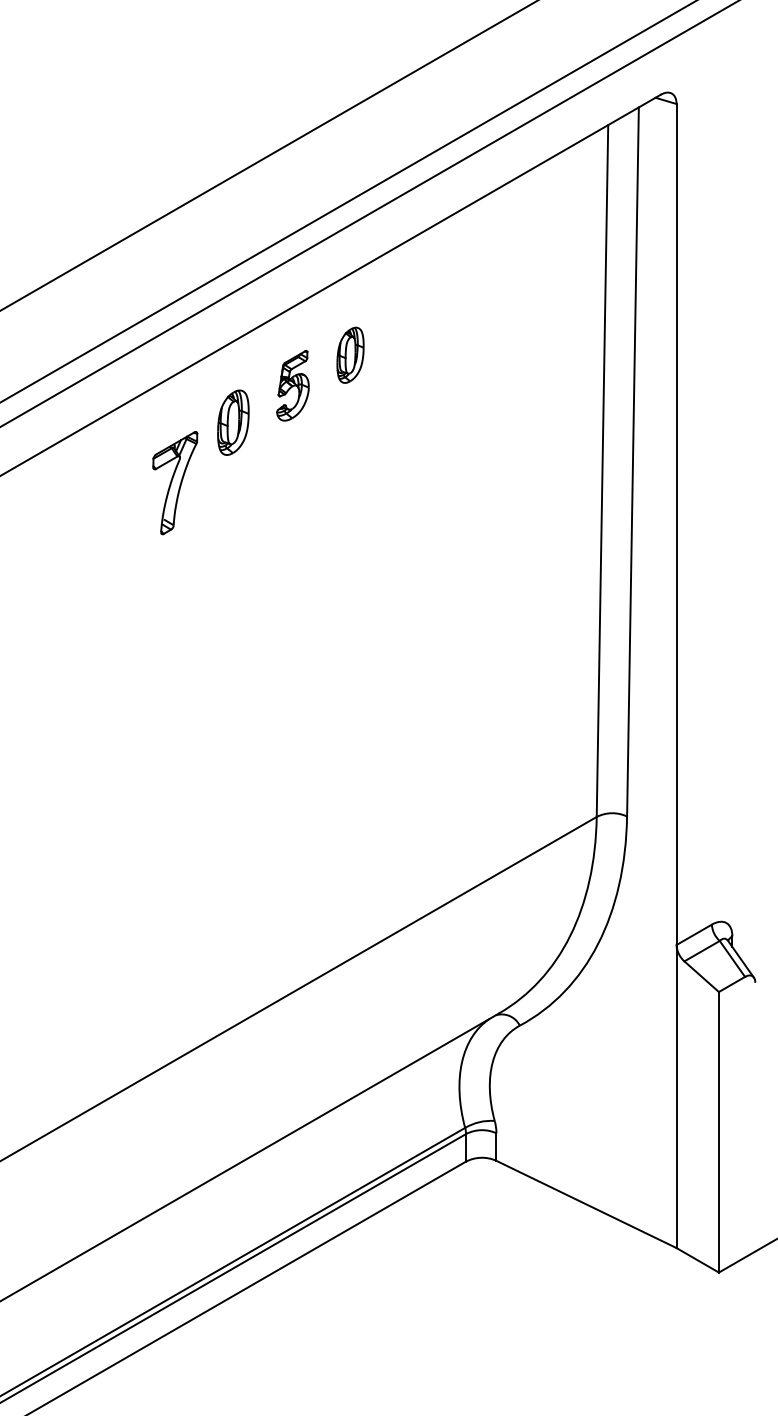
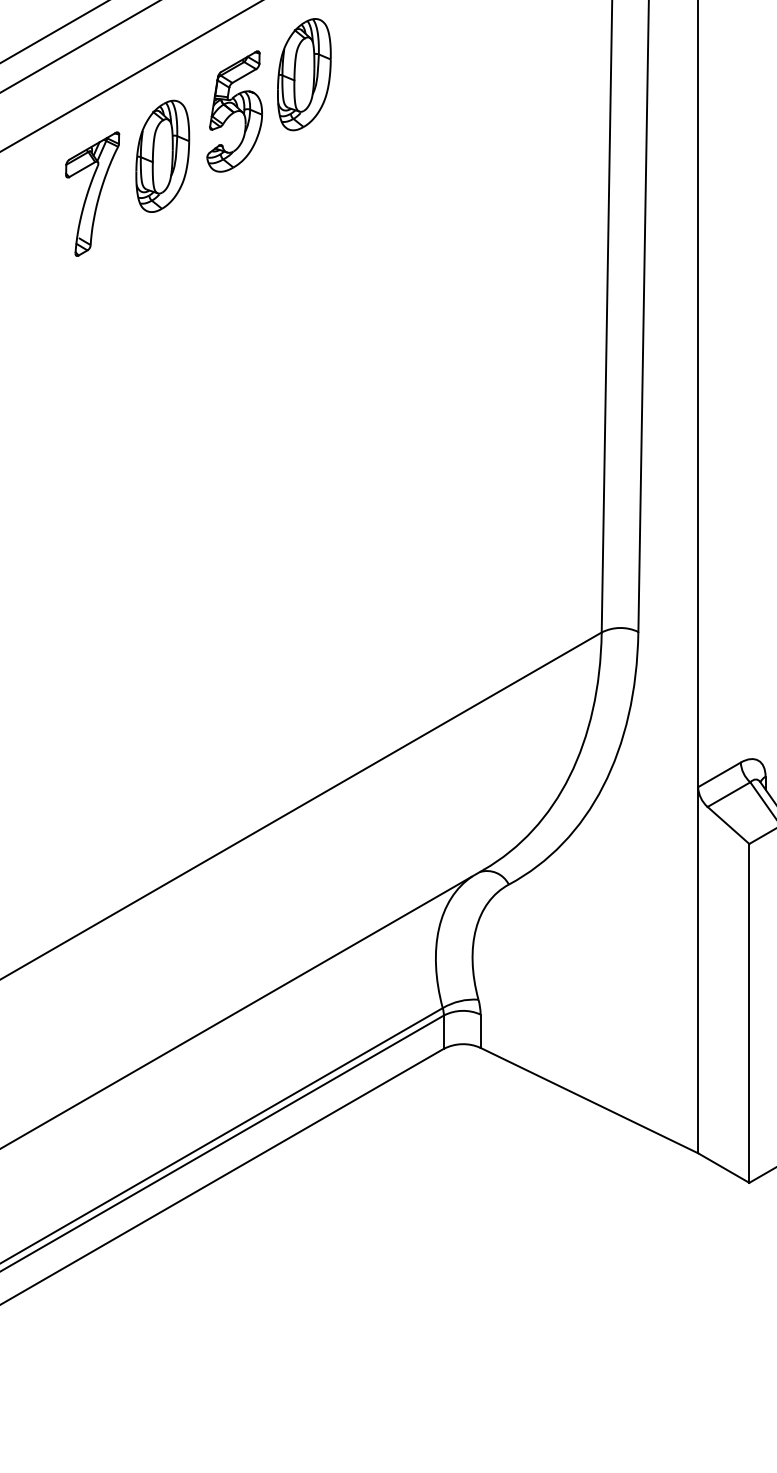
part: (350, 355) -> (304, 75), size x1.67
part: (292, 385) -> (234, 111), size x1.43
part: (233, 422) -> (162, 155), size x1.43
part: (175, 483) -> (92, 194), moved

